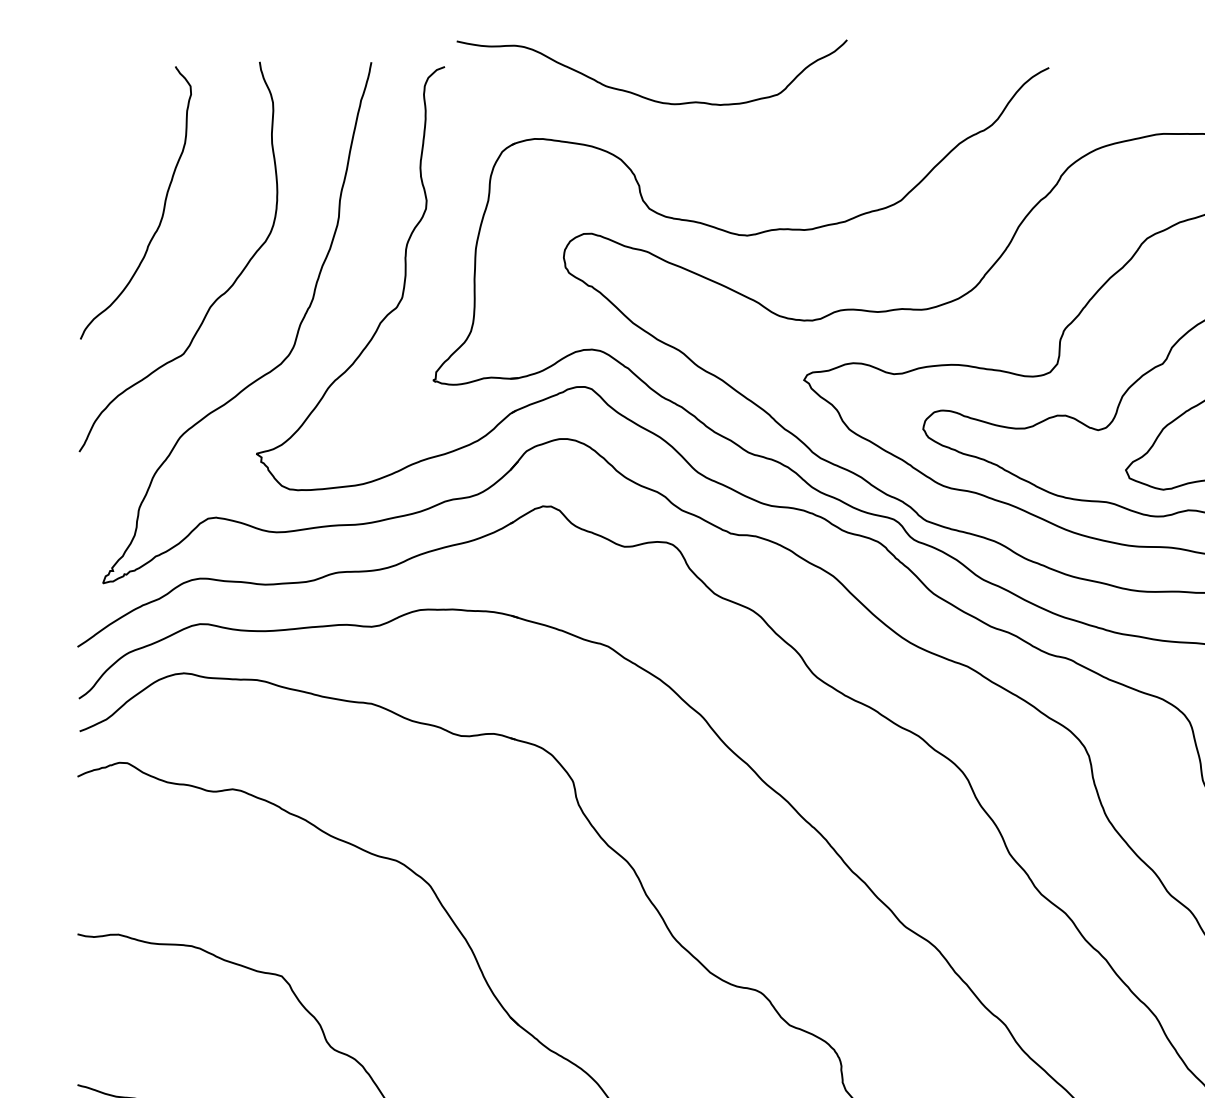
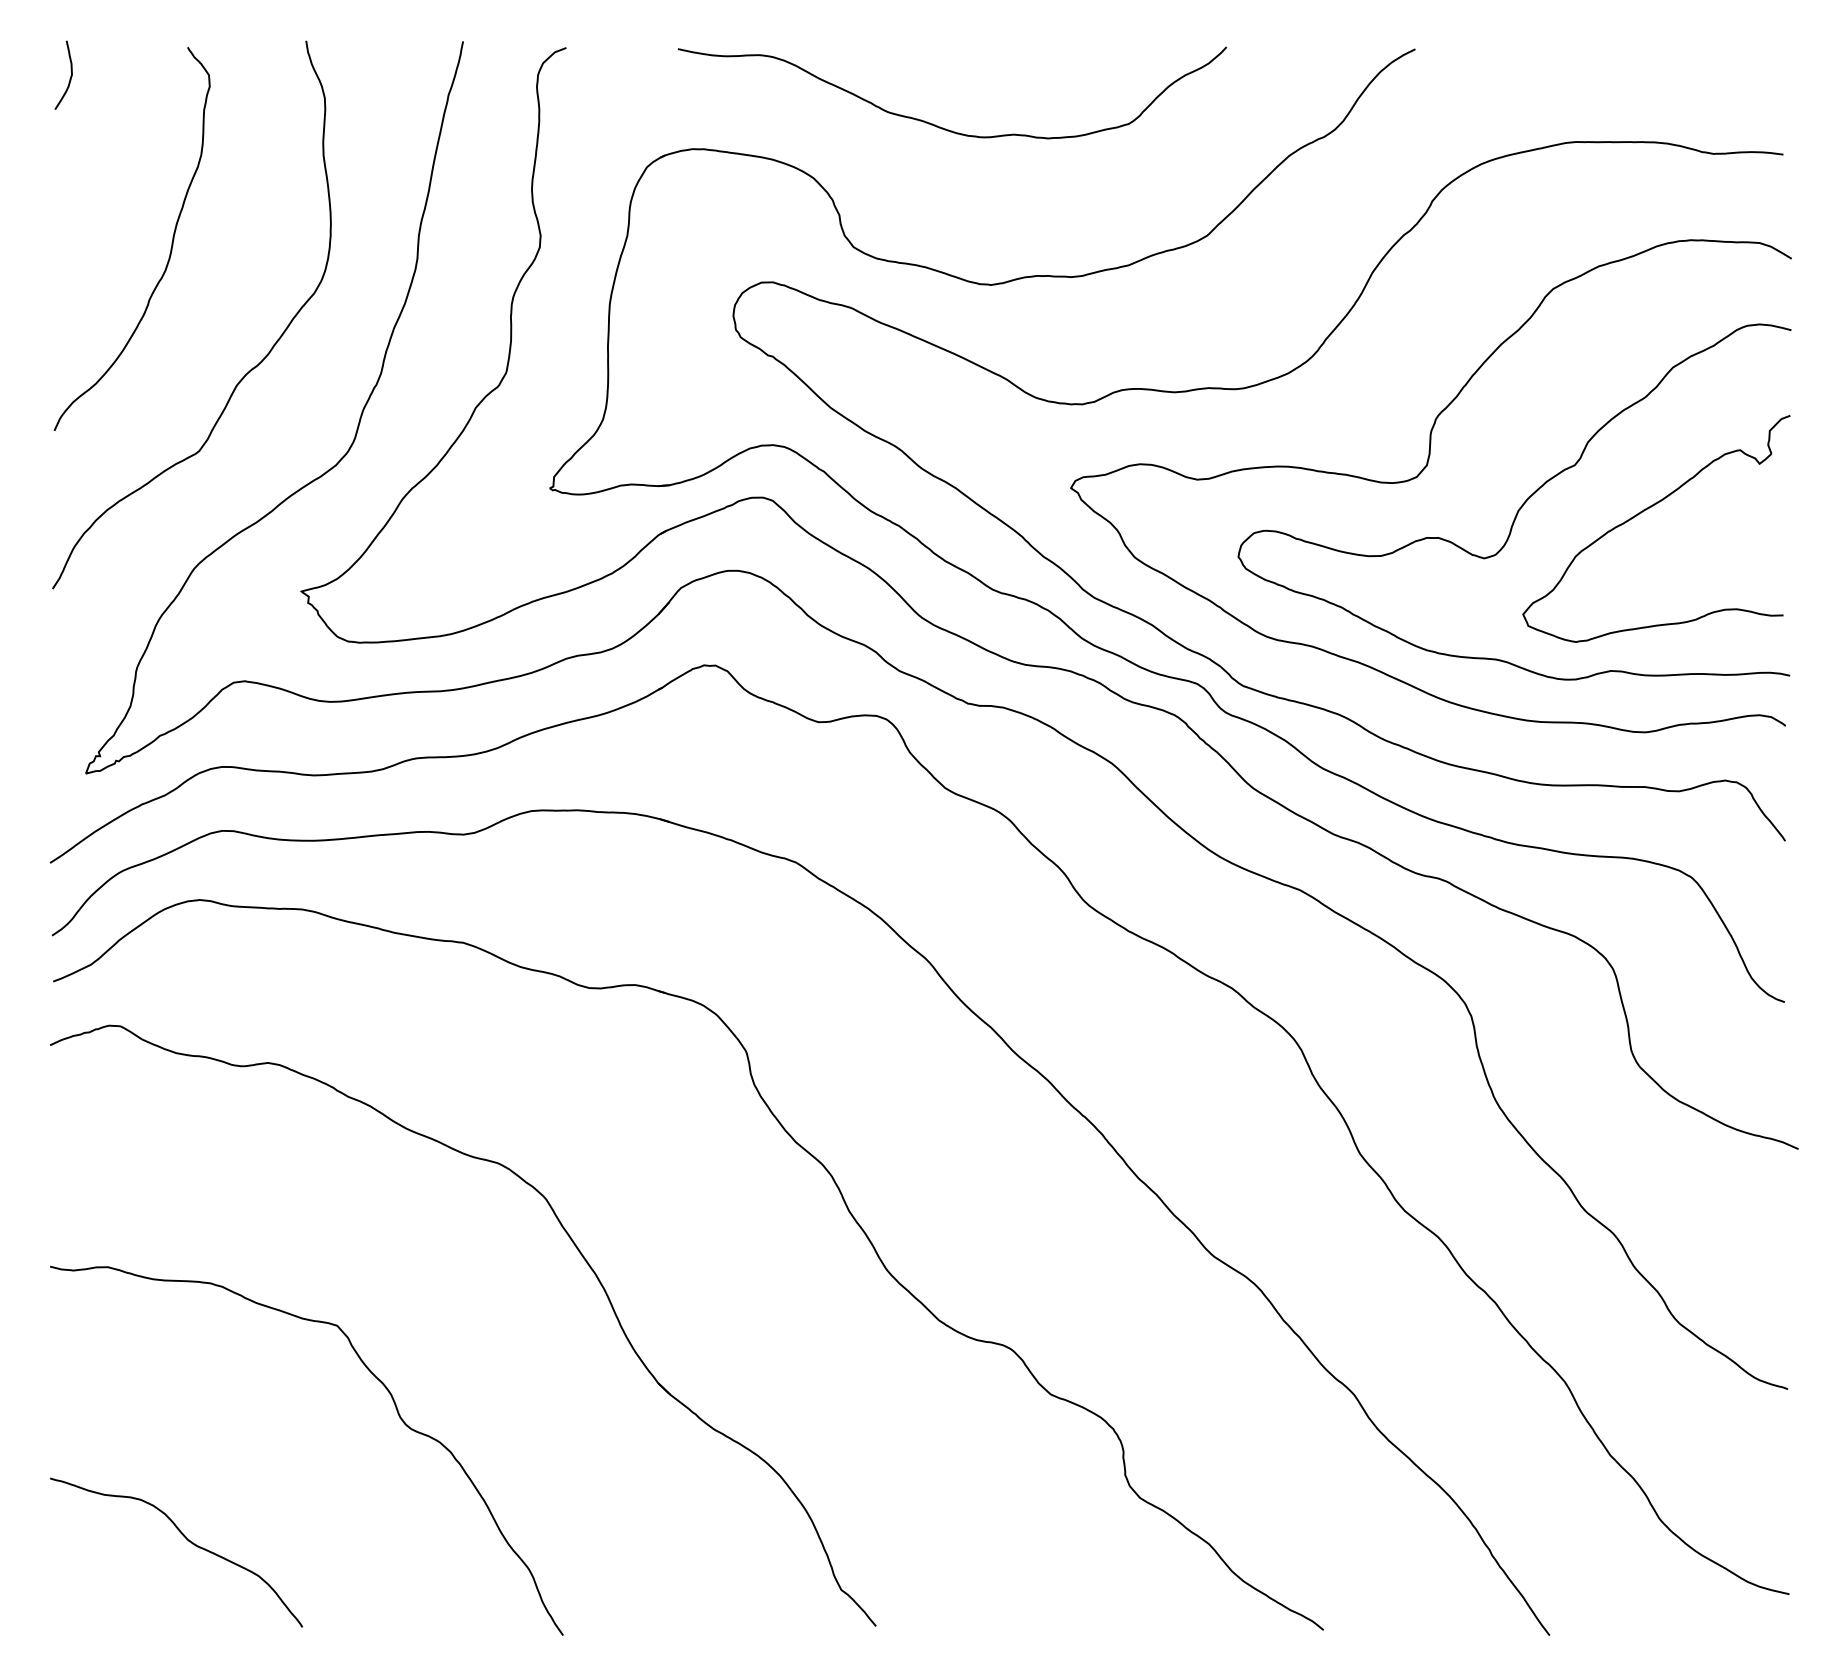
curve: (92, 86) -> (70, 75), added
curve: (643, 96) -> (940, 126), moved

